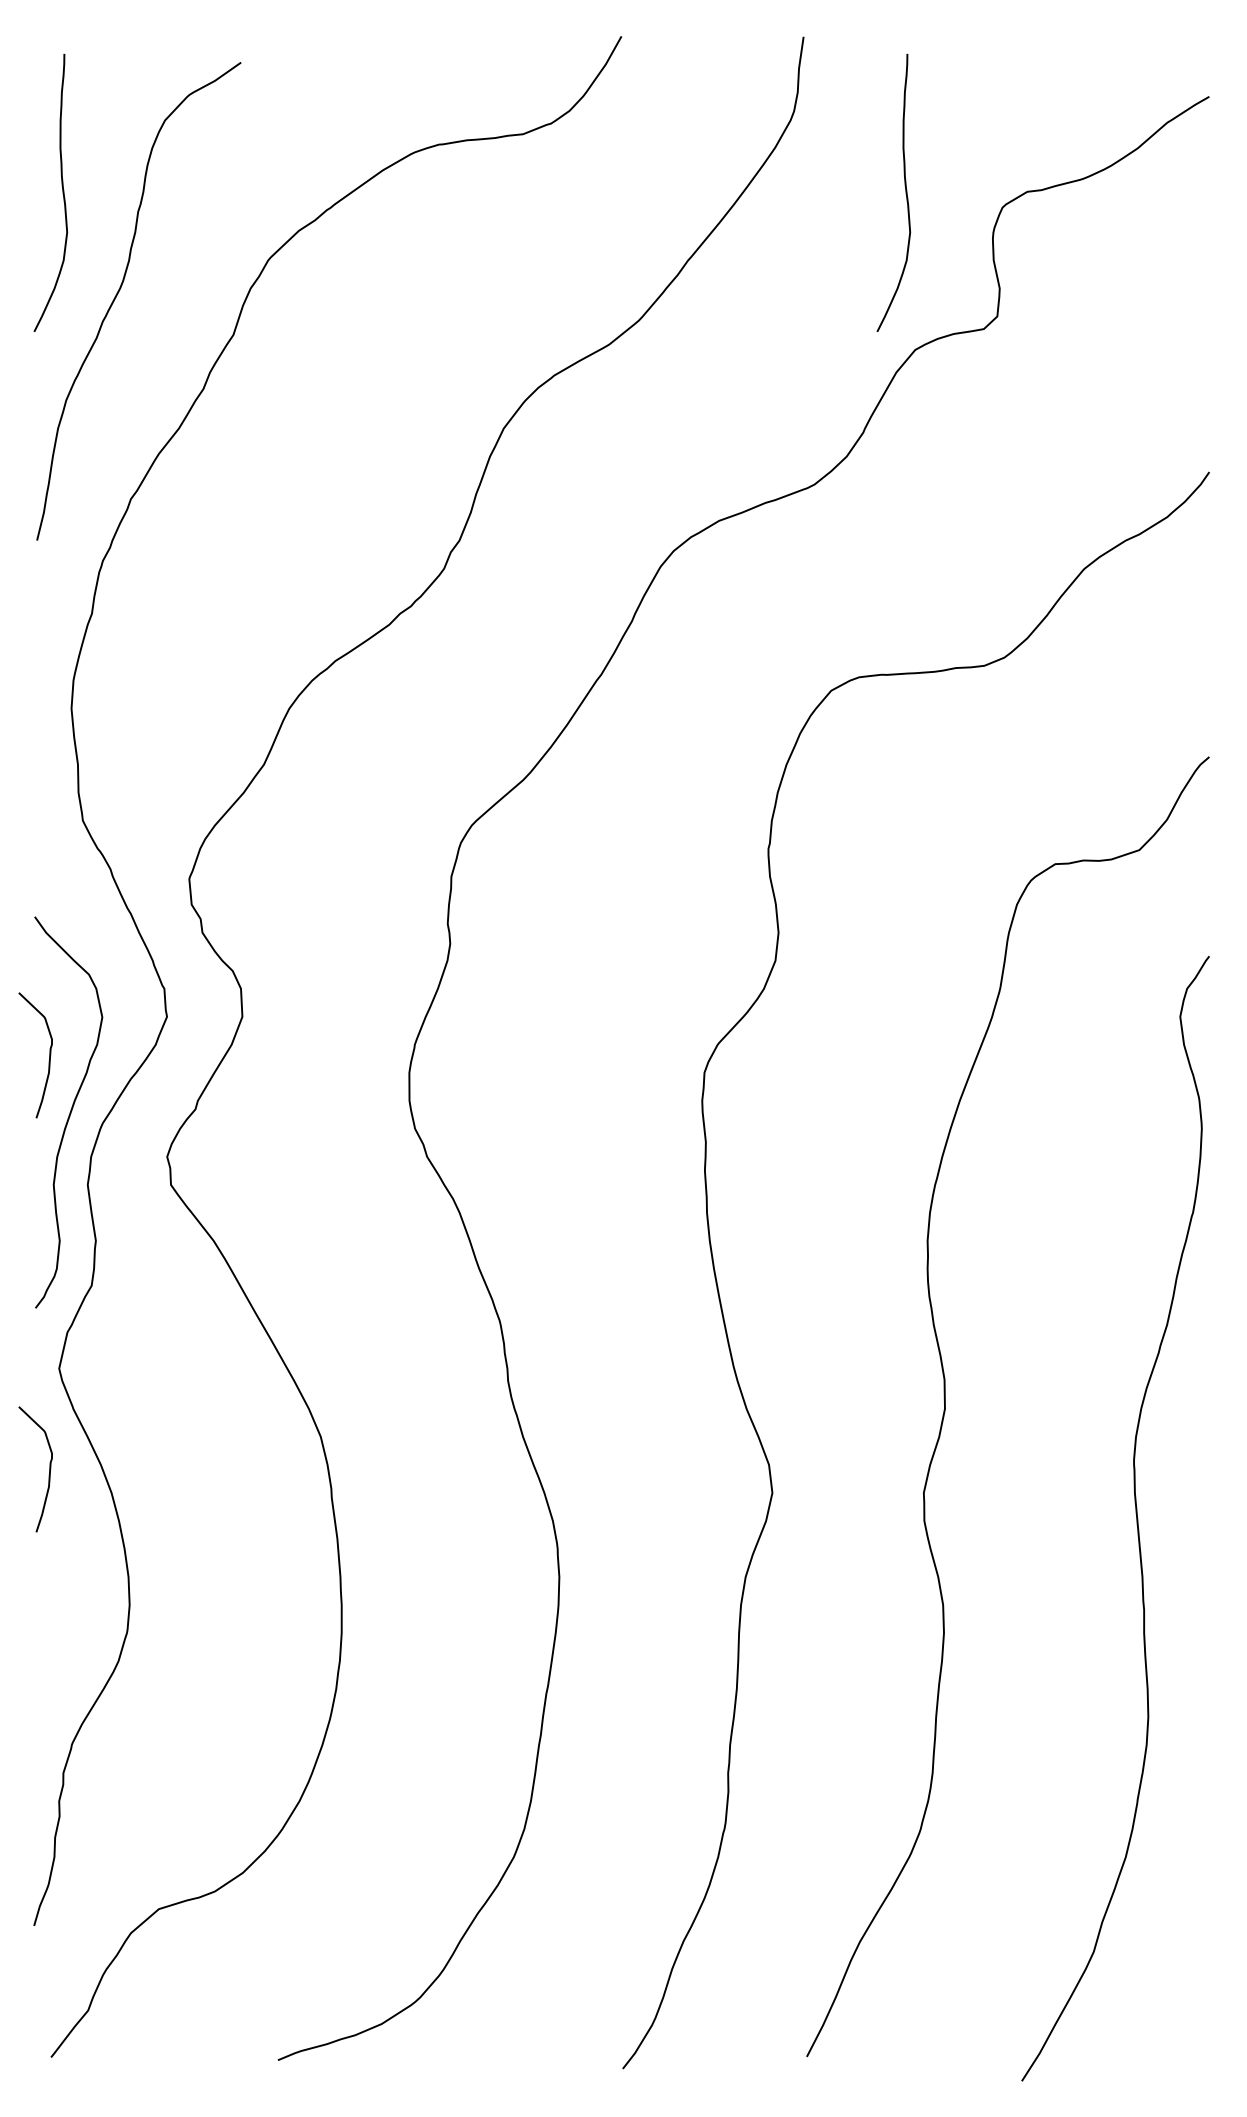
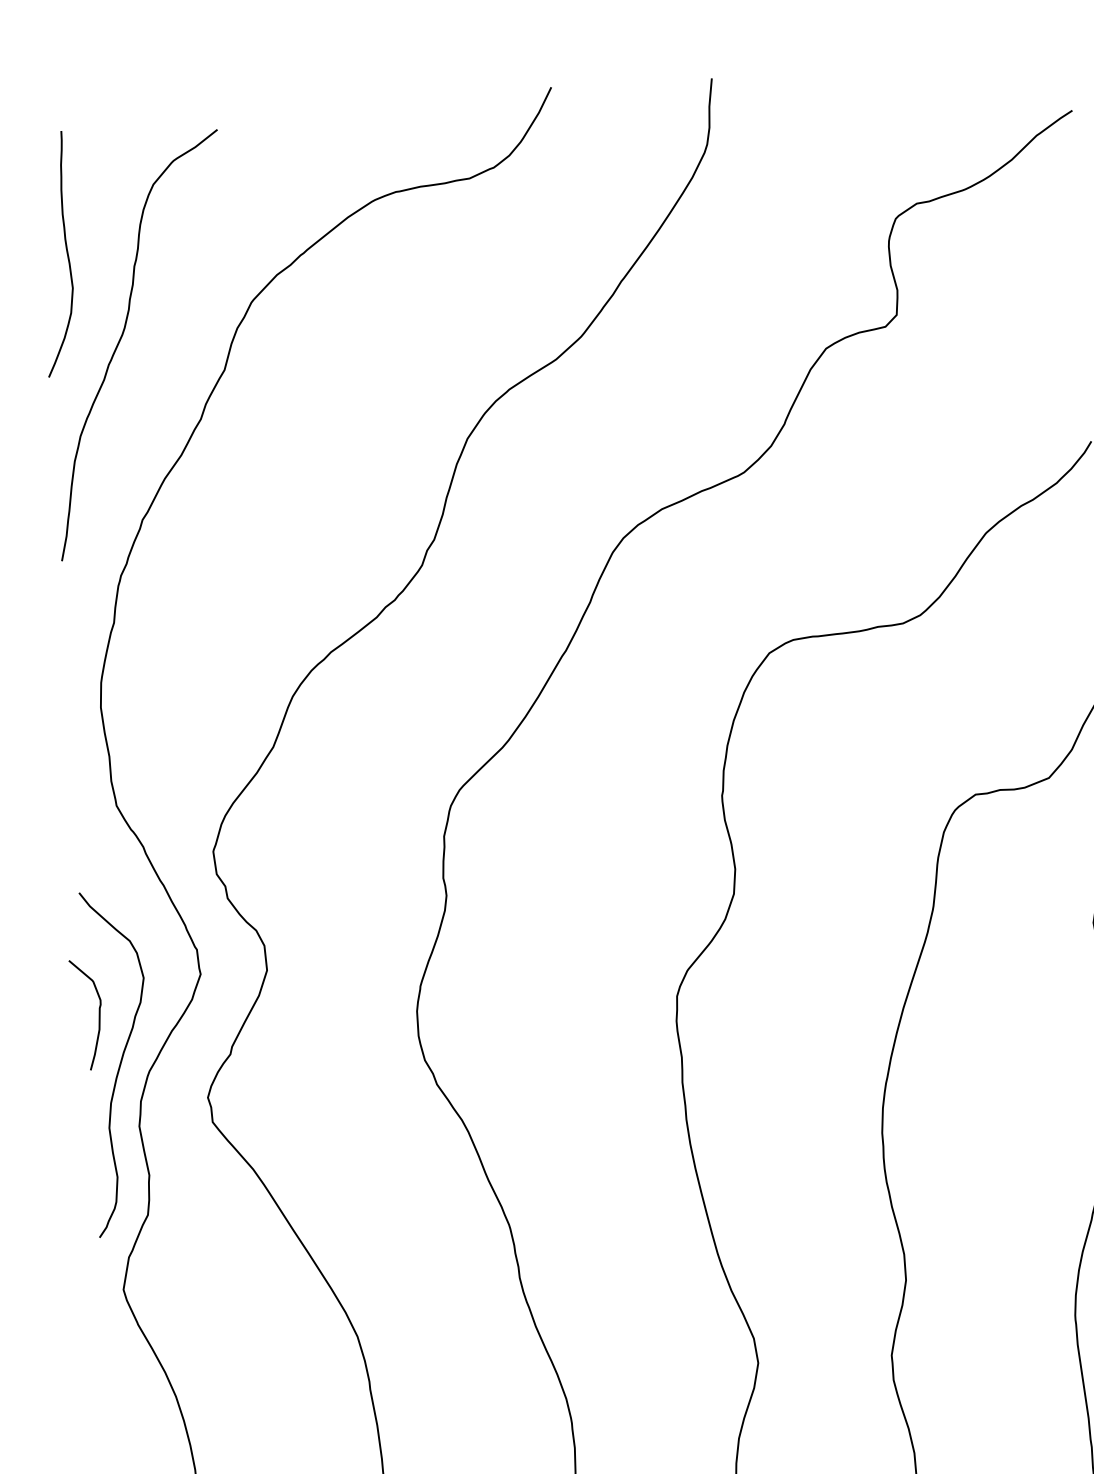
curve: (905, 192) -> (809, 210), removed
curve: (49, 1469) -> (120, 1379), removed

